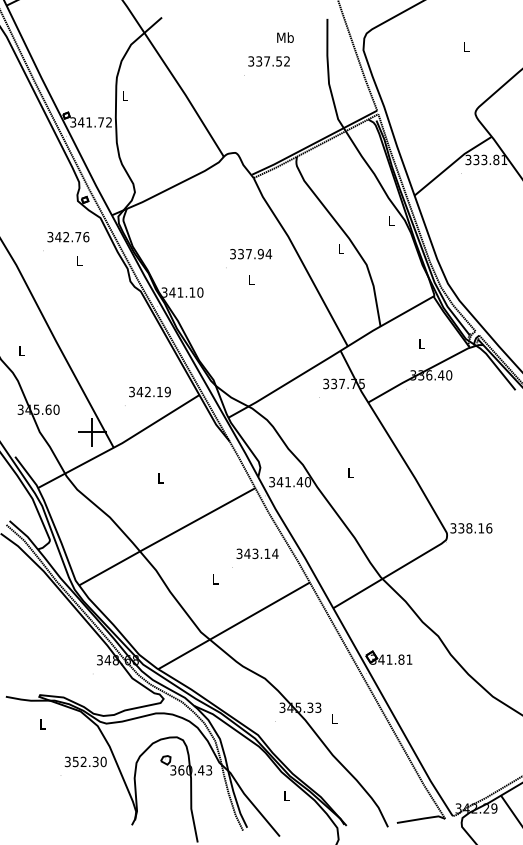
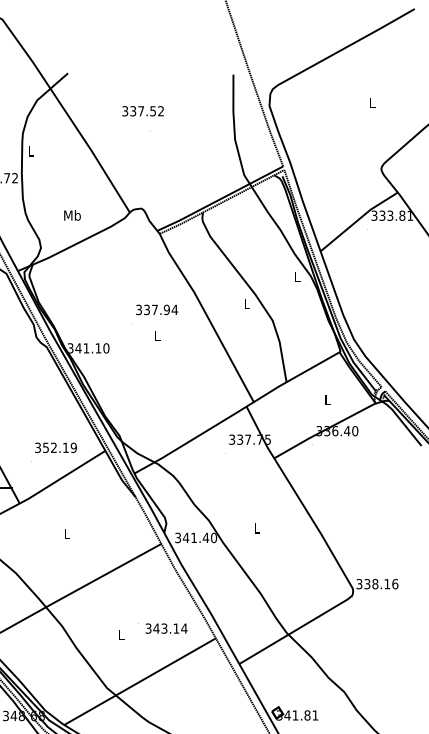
text: (285, 37) -> (72, 215), moved
text: (268, 61) -> (142, 111), moved
text: (139, 392) -> (45, 448), 342.19 -> 352.19
text: (257, 553) -> (166, 628), moved

